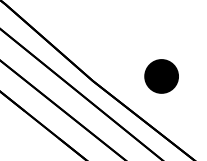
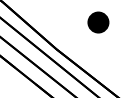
part: (161, 76) -> (98, 22), moved

